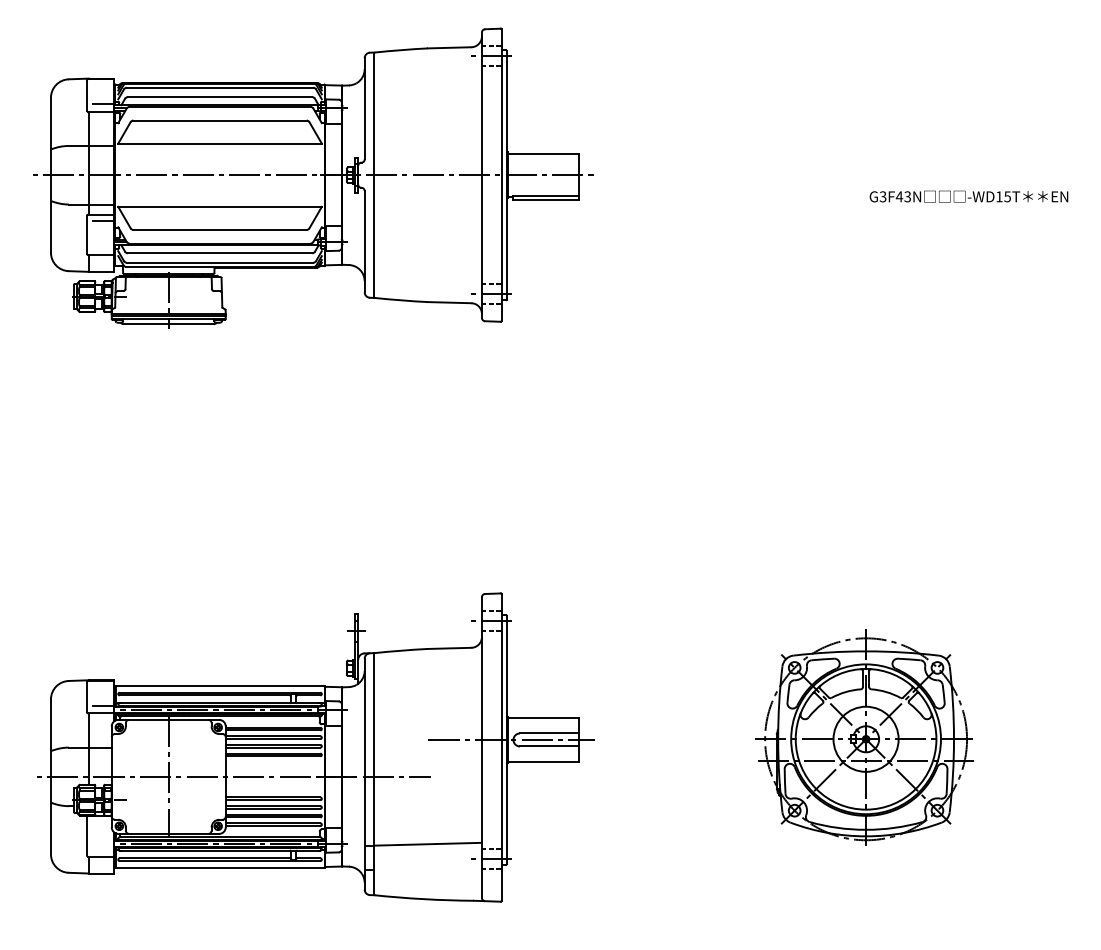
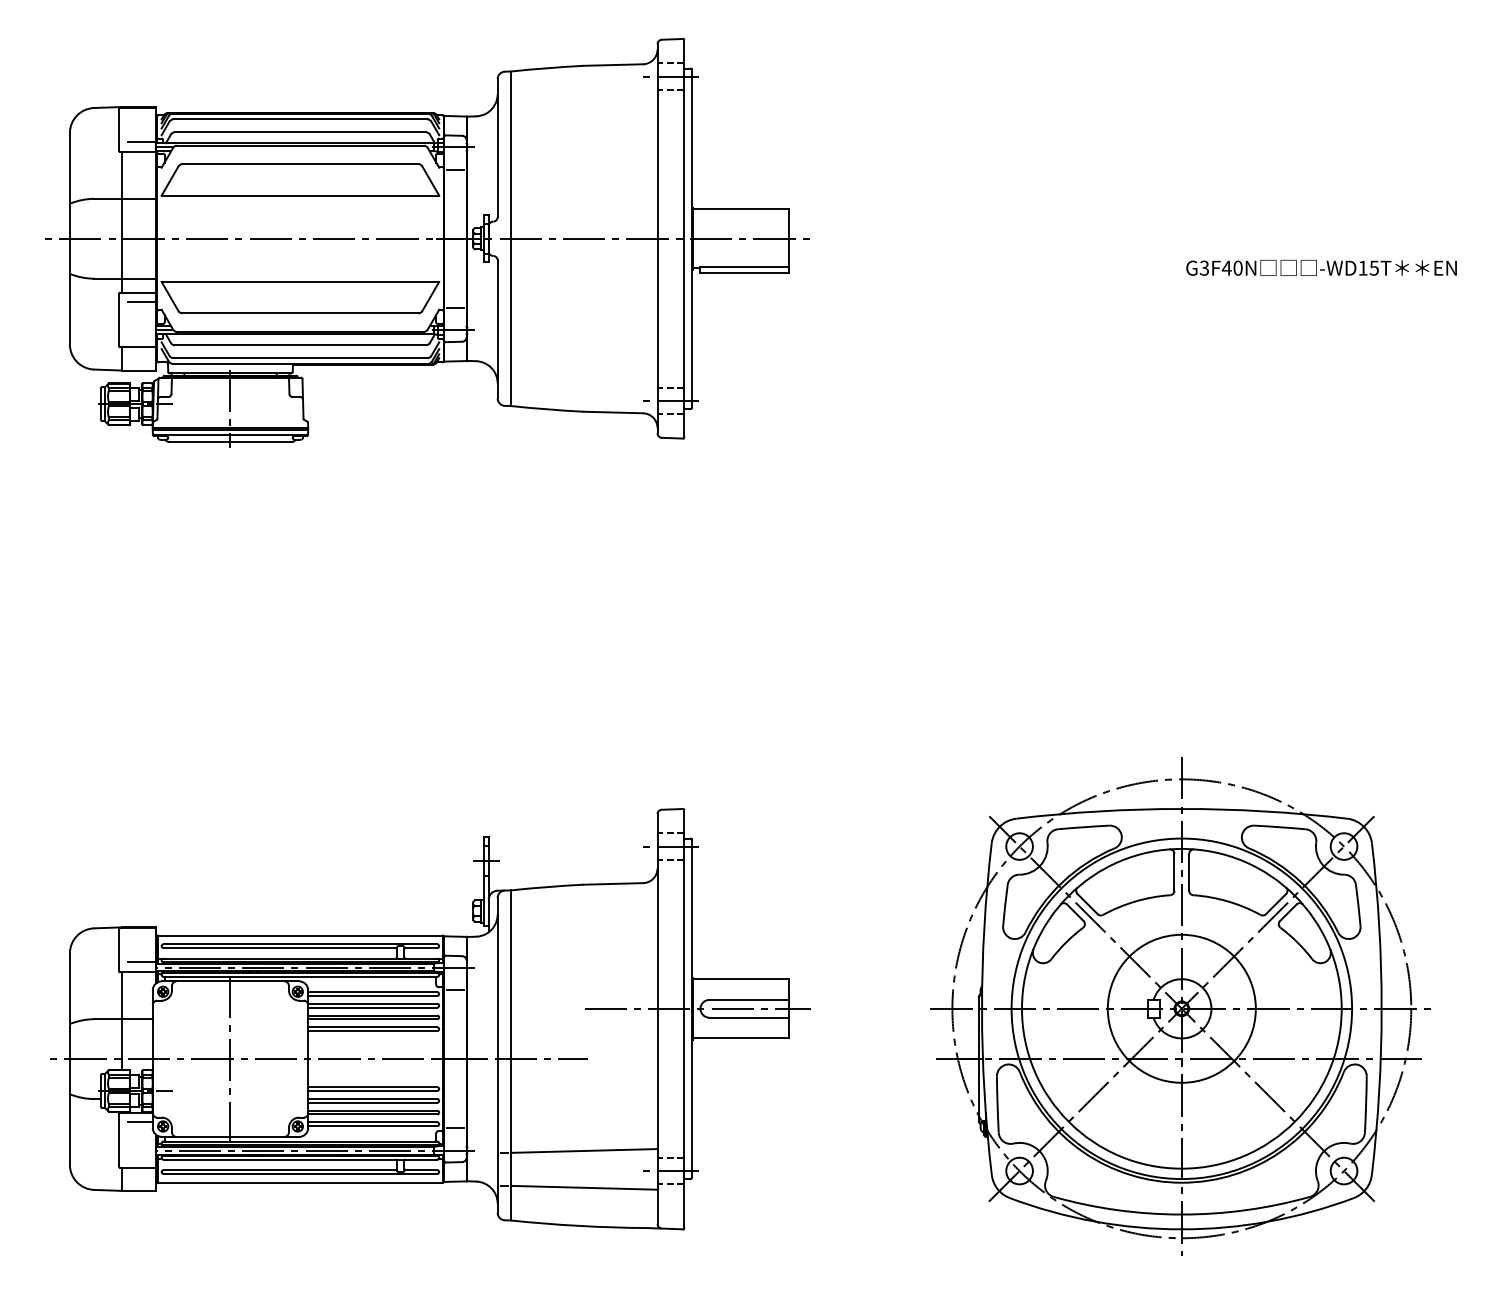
text: (907, 196) -> (1237, 267), G3F43N -> G3F40N
part: (865, 738) -> (1180, 1006), size x1.67
line: (102, 823) -> (139, 1122), added
line: (428, 871) -> (584, 1187), added

